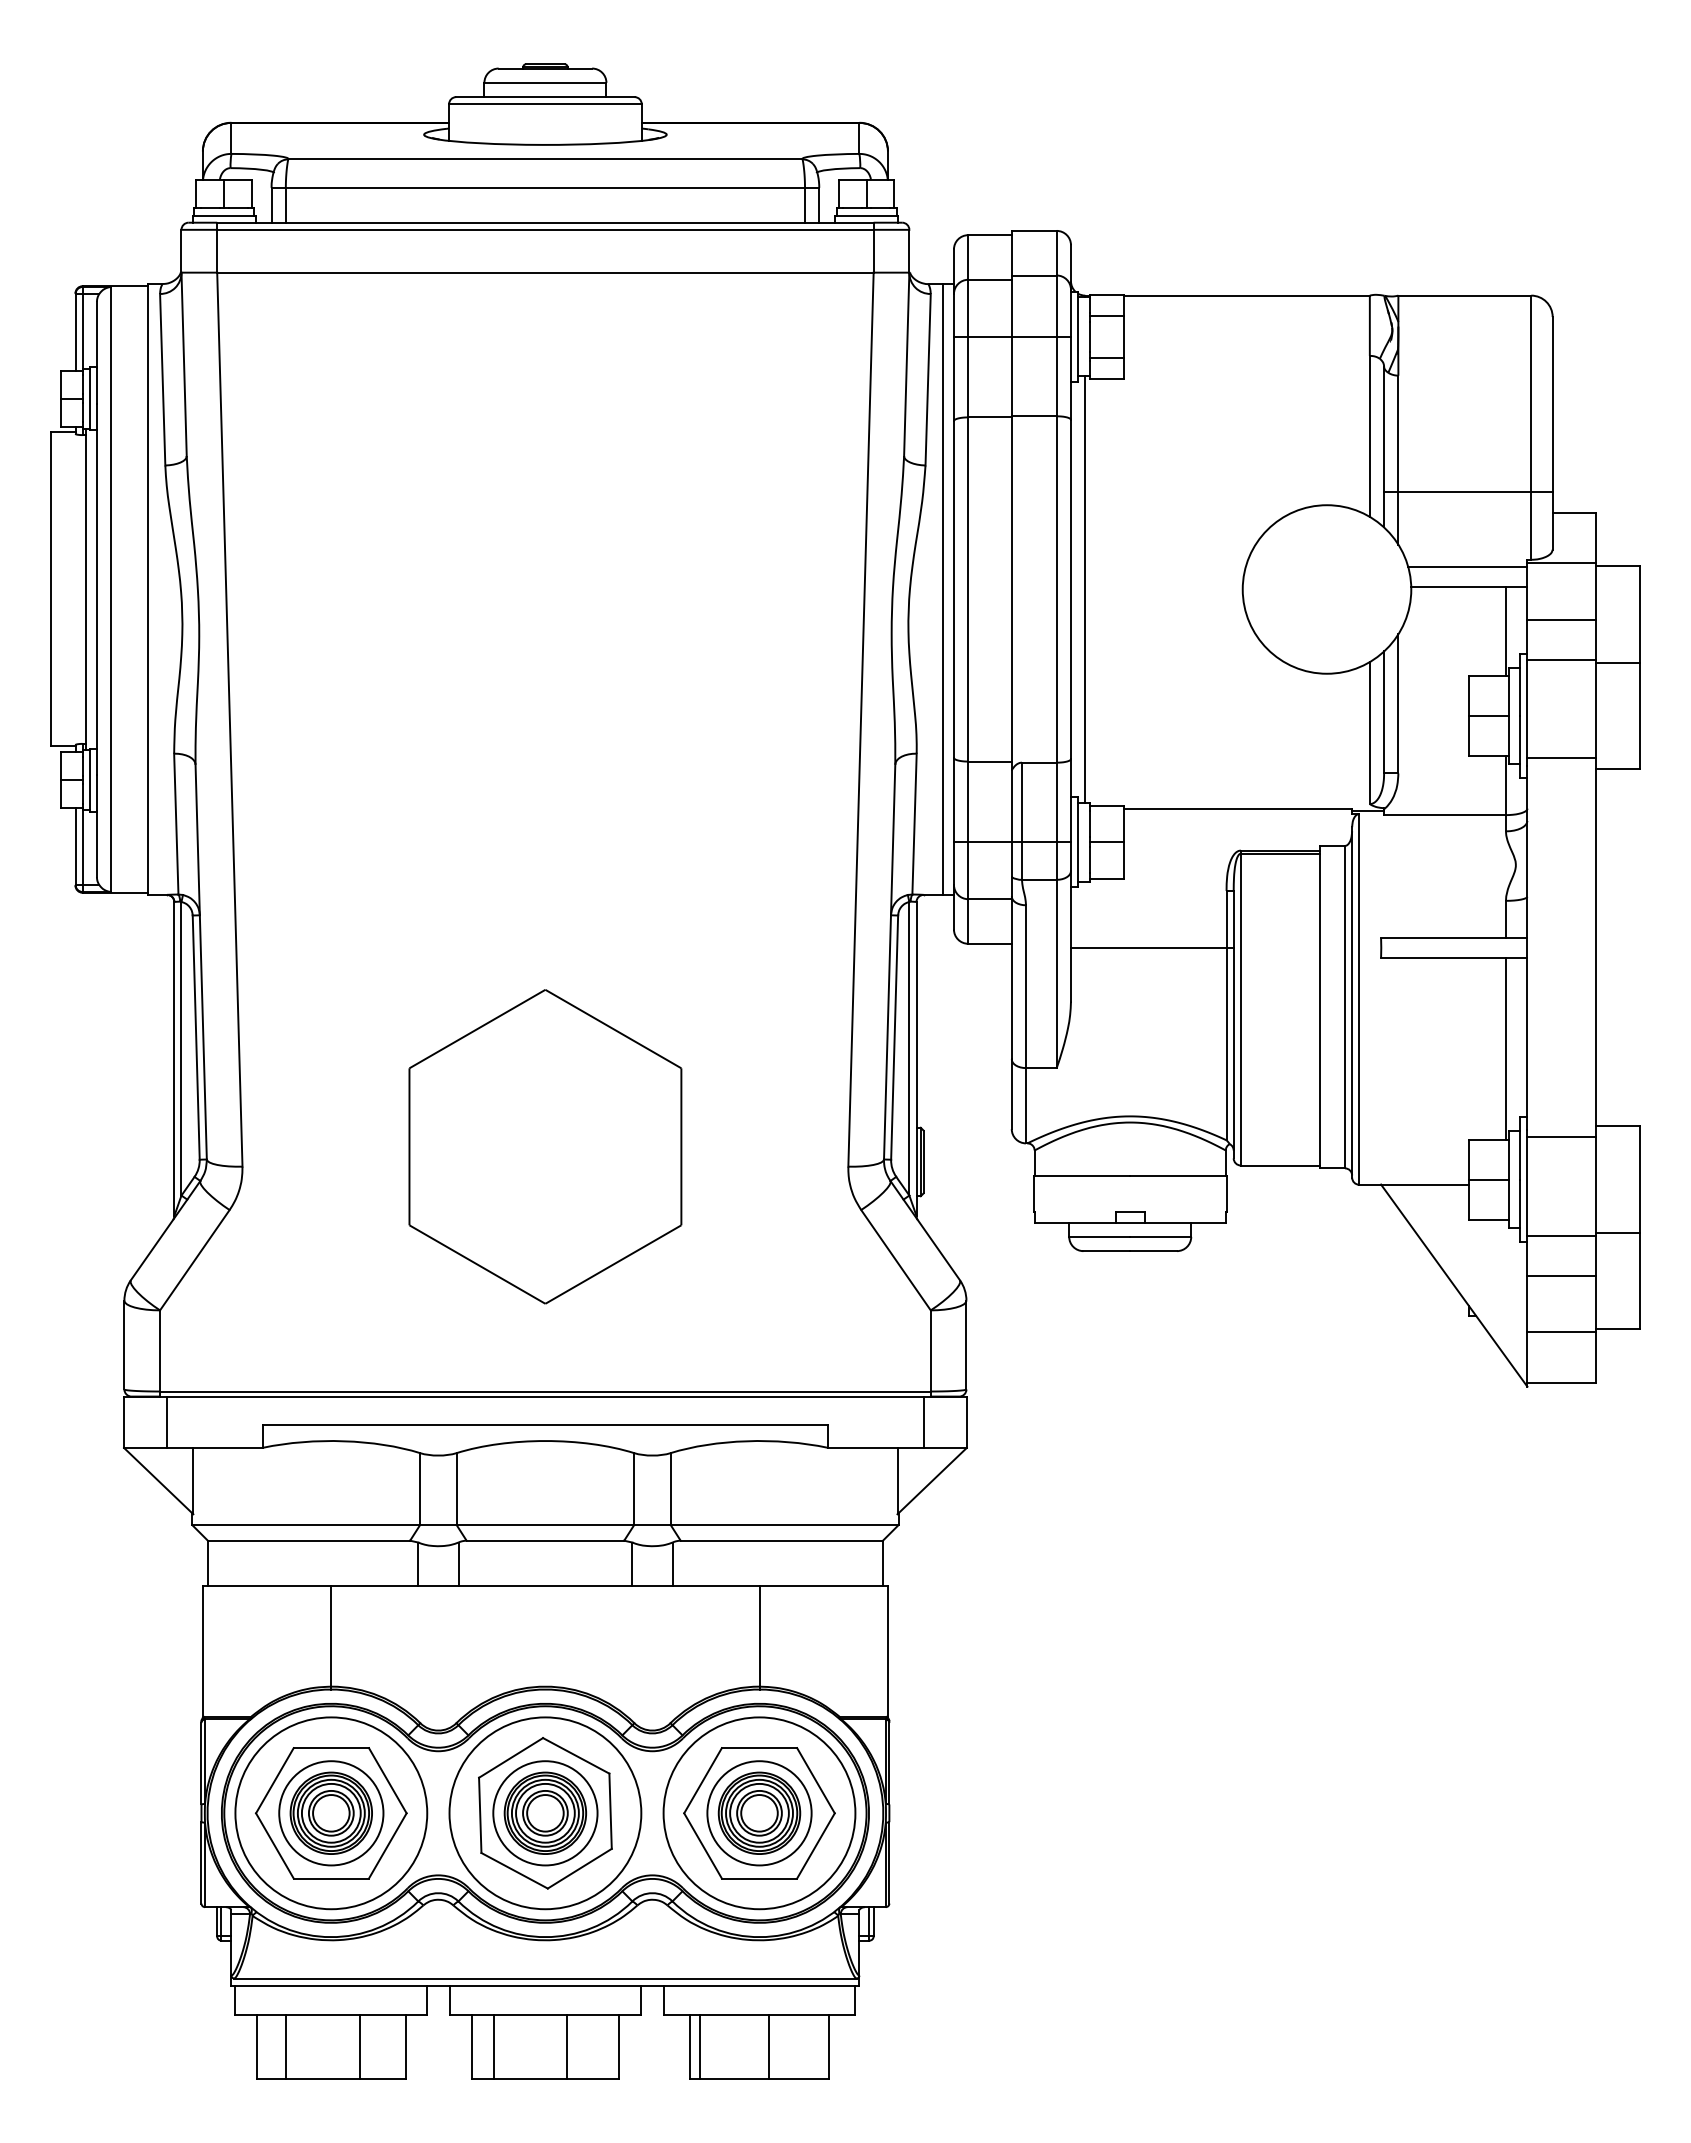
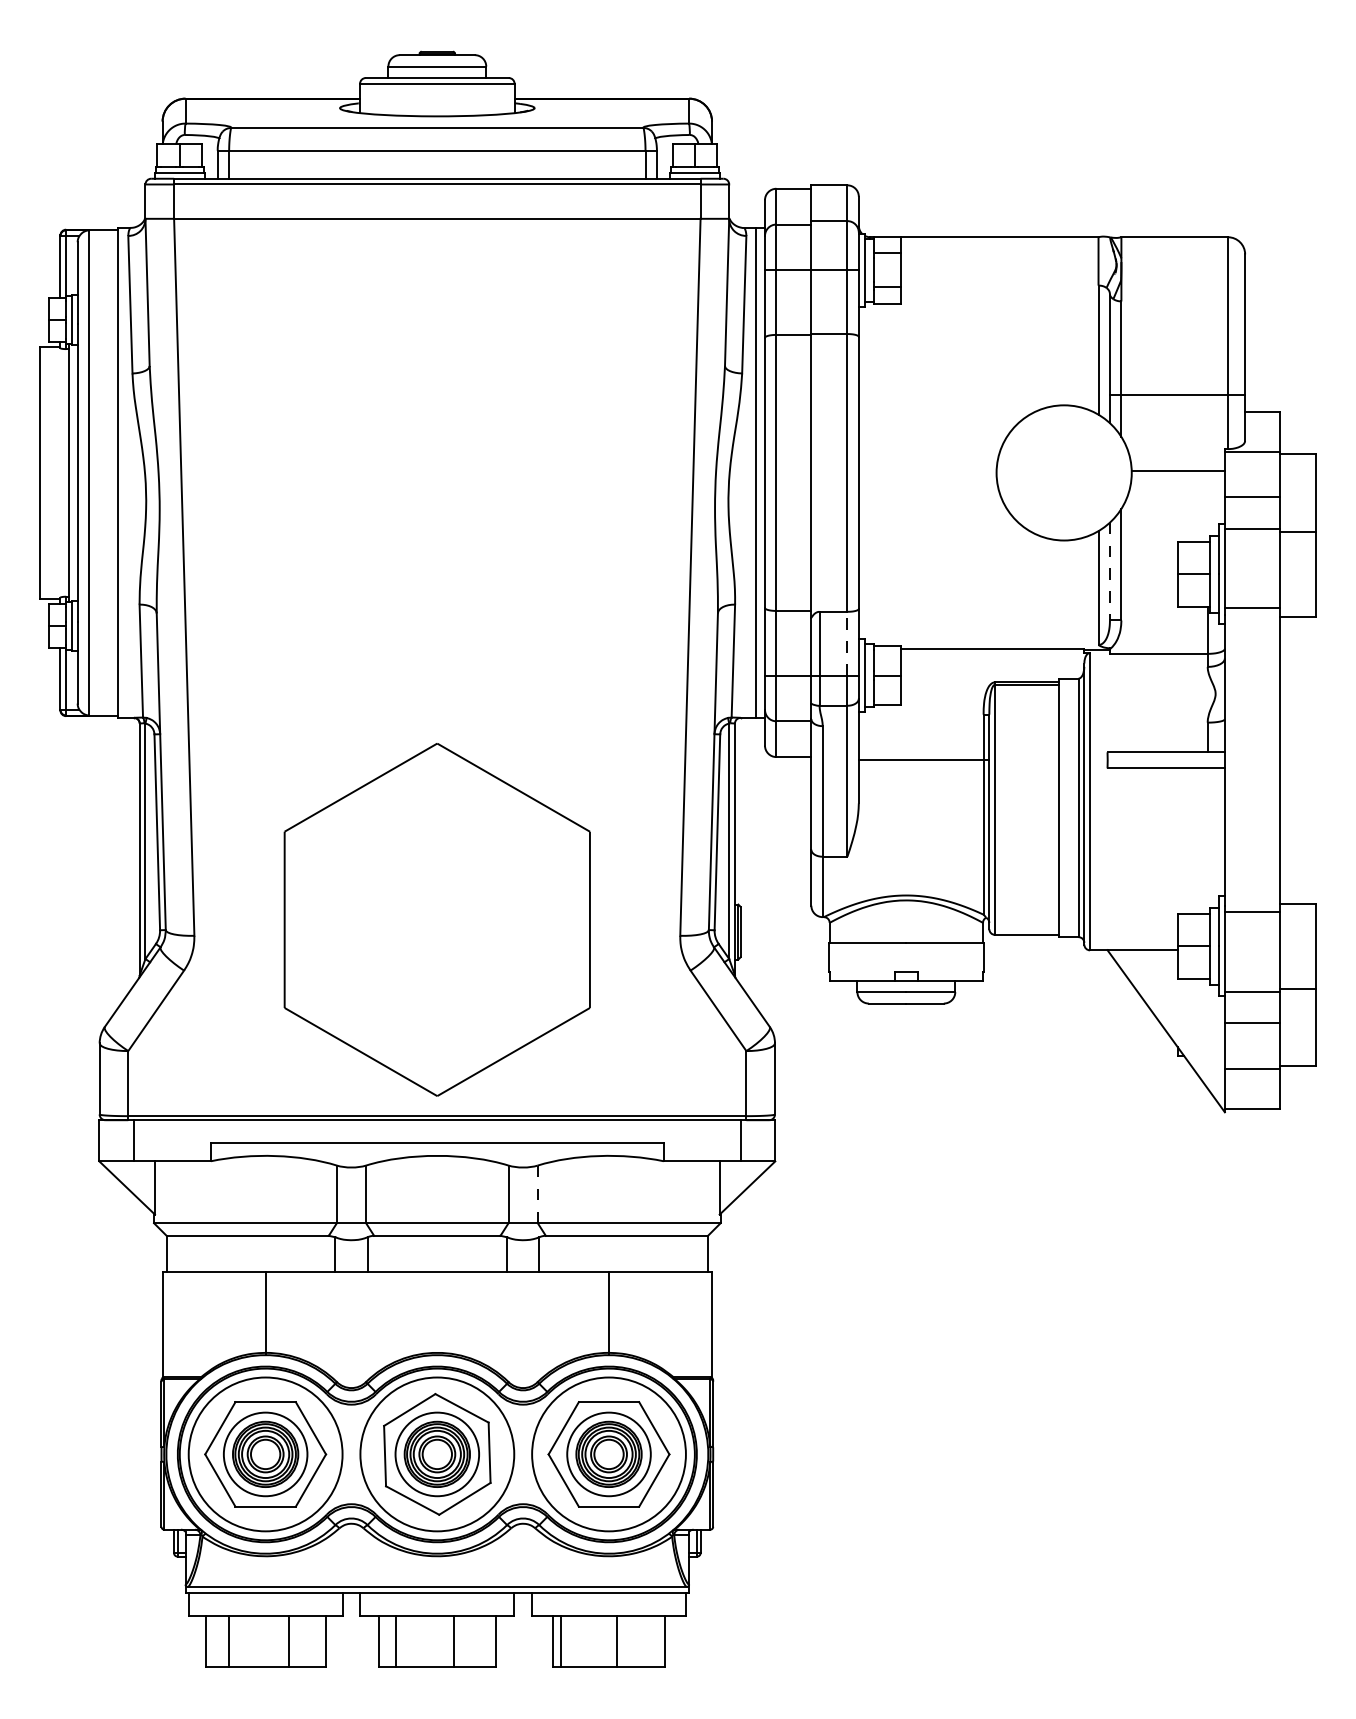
line: (1467, 567) -> (1176, 455), removed
line: (1085, 589) -> (870, 472), removed
line: (1506, 631) -> (1208, 506), removed
line: (1384, 712) -> (1110, 571), solid -> dashed
line: (1056, 802) -> (847, 643), solid -> dashed
line: (1506, 1048) -> (1208, 841), removed
part: (545, 1146) -> (437, 919), size x1.4
line: (670, 1489) -> (537, 1194), solid -> dashed

